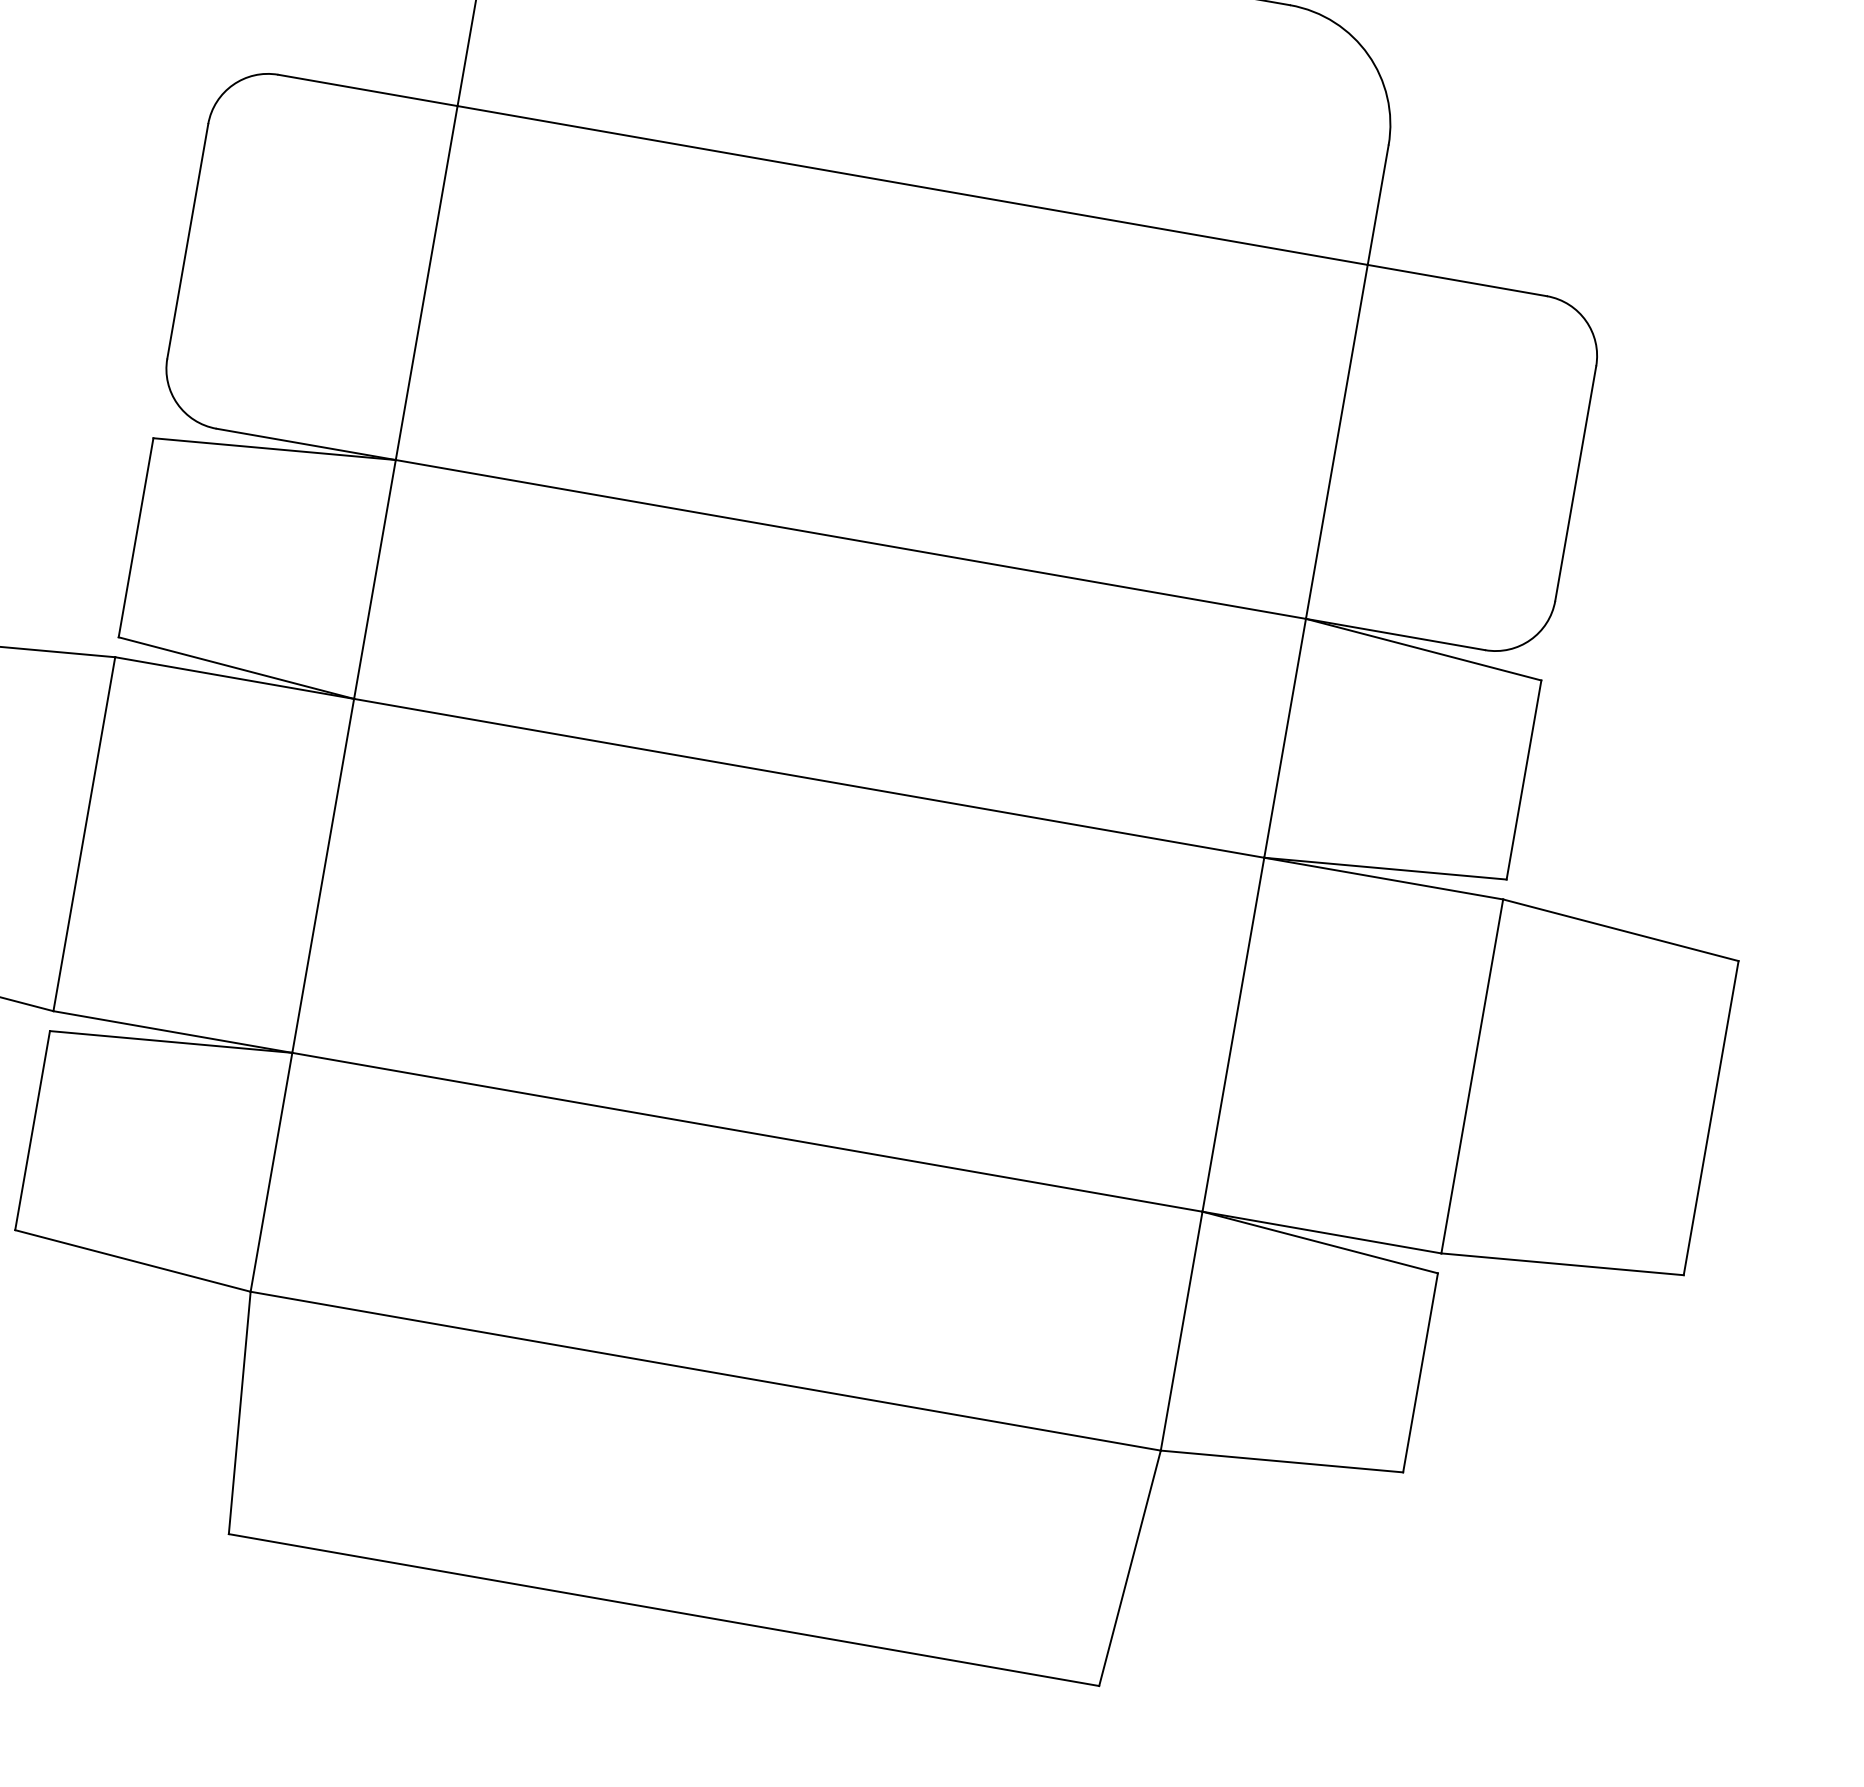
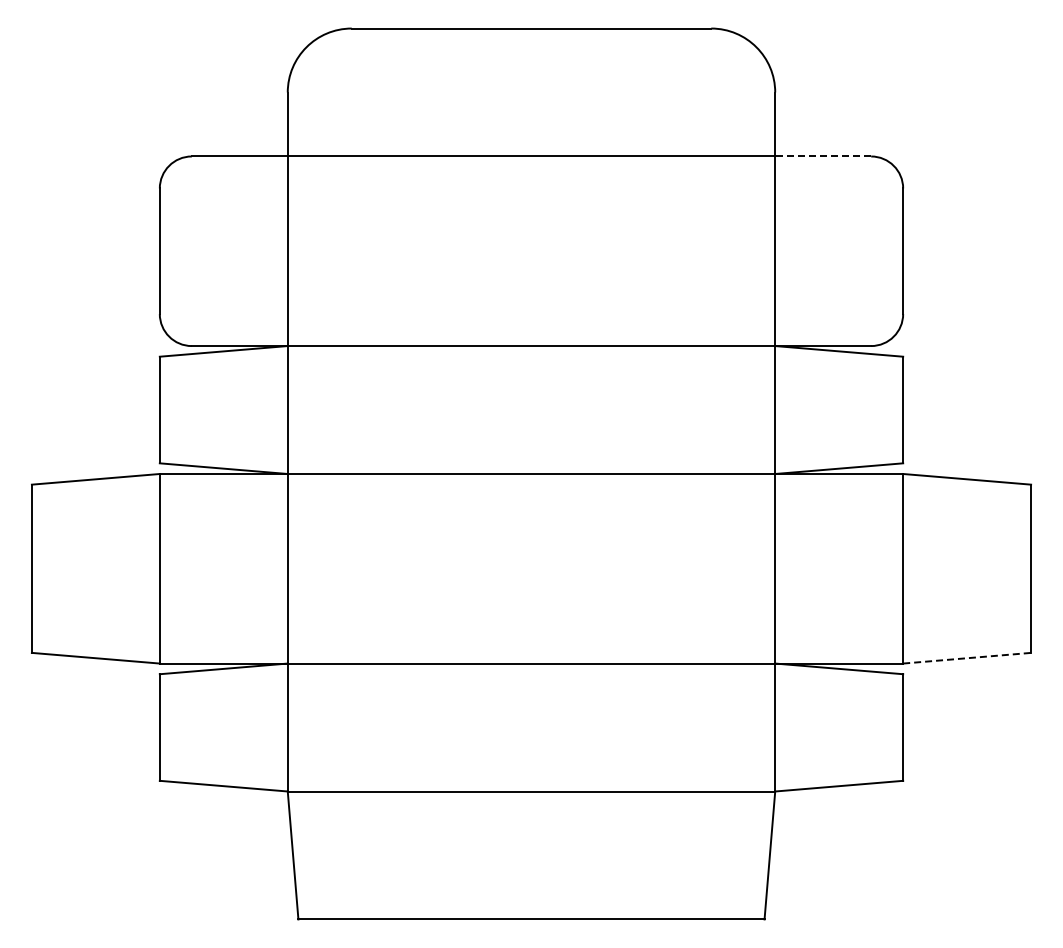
line: (1457, 280) -> (823, 156), solid -> dashed
line: (1563, 1264) -> (967, 658), solid -> dashed

